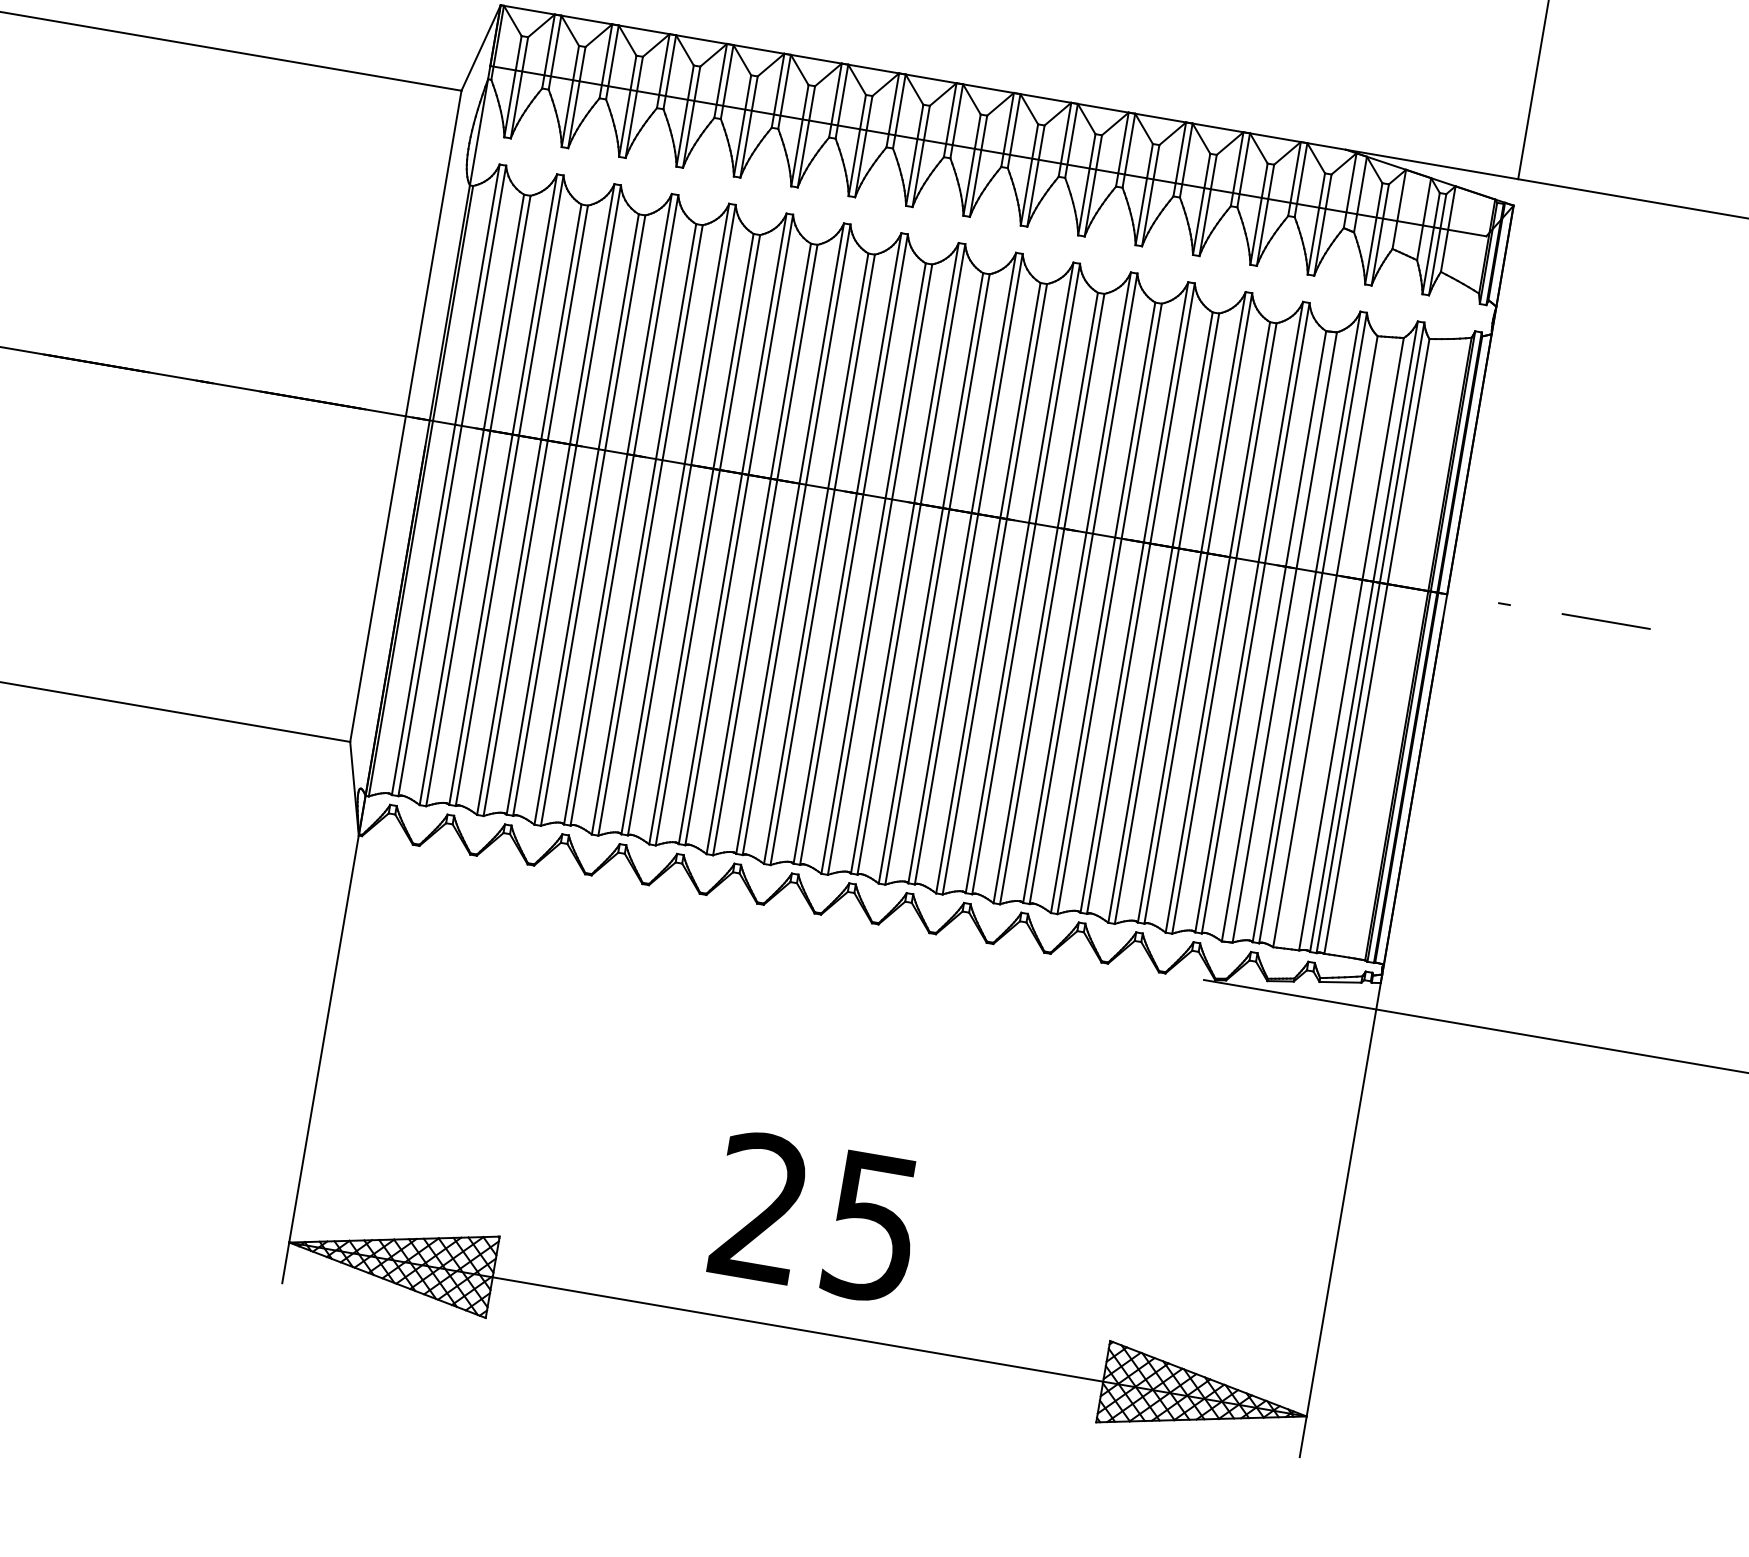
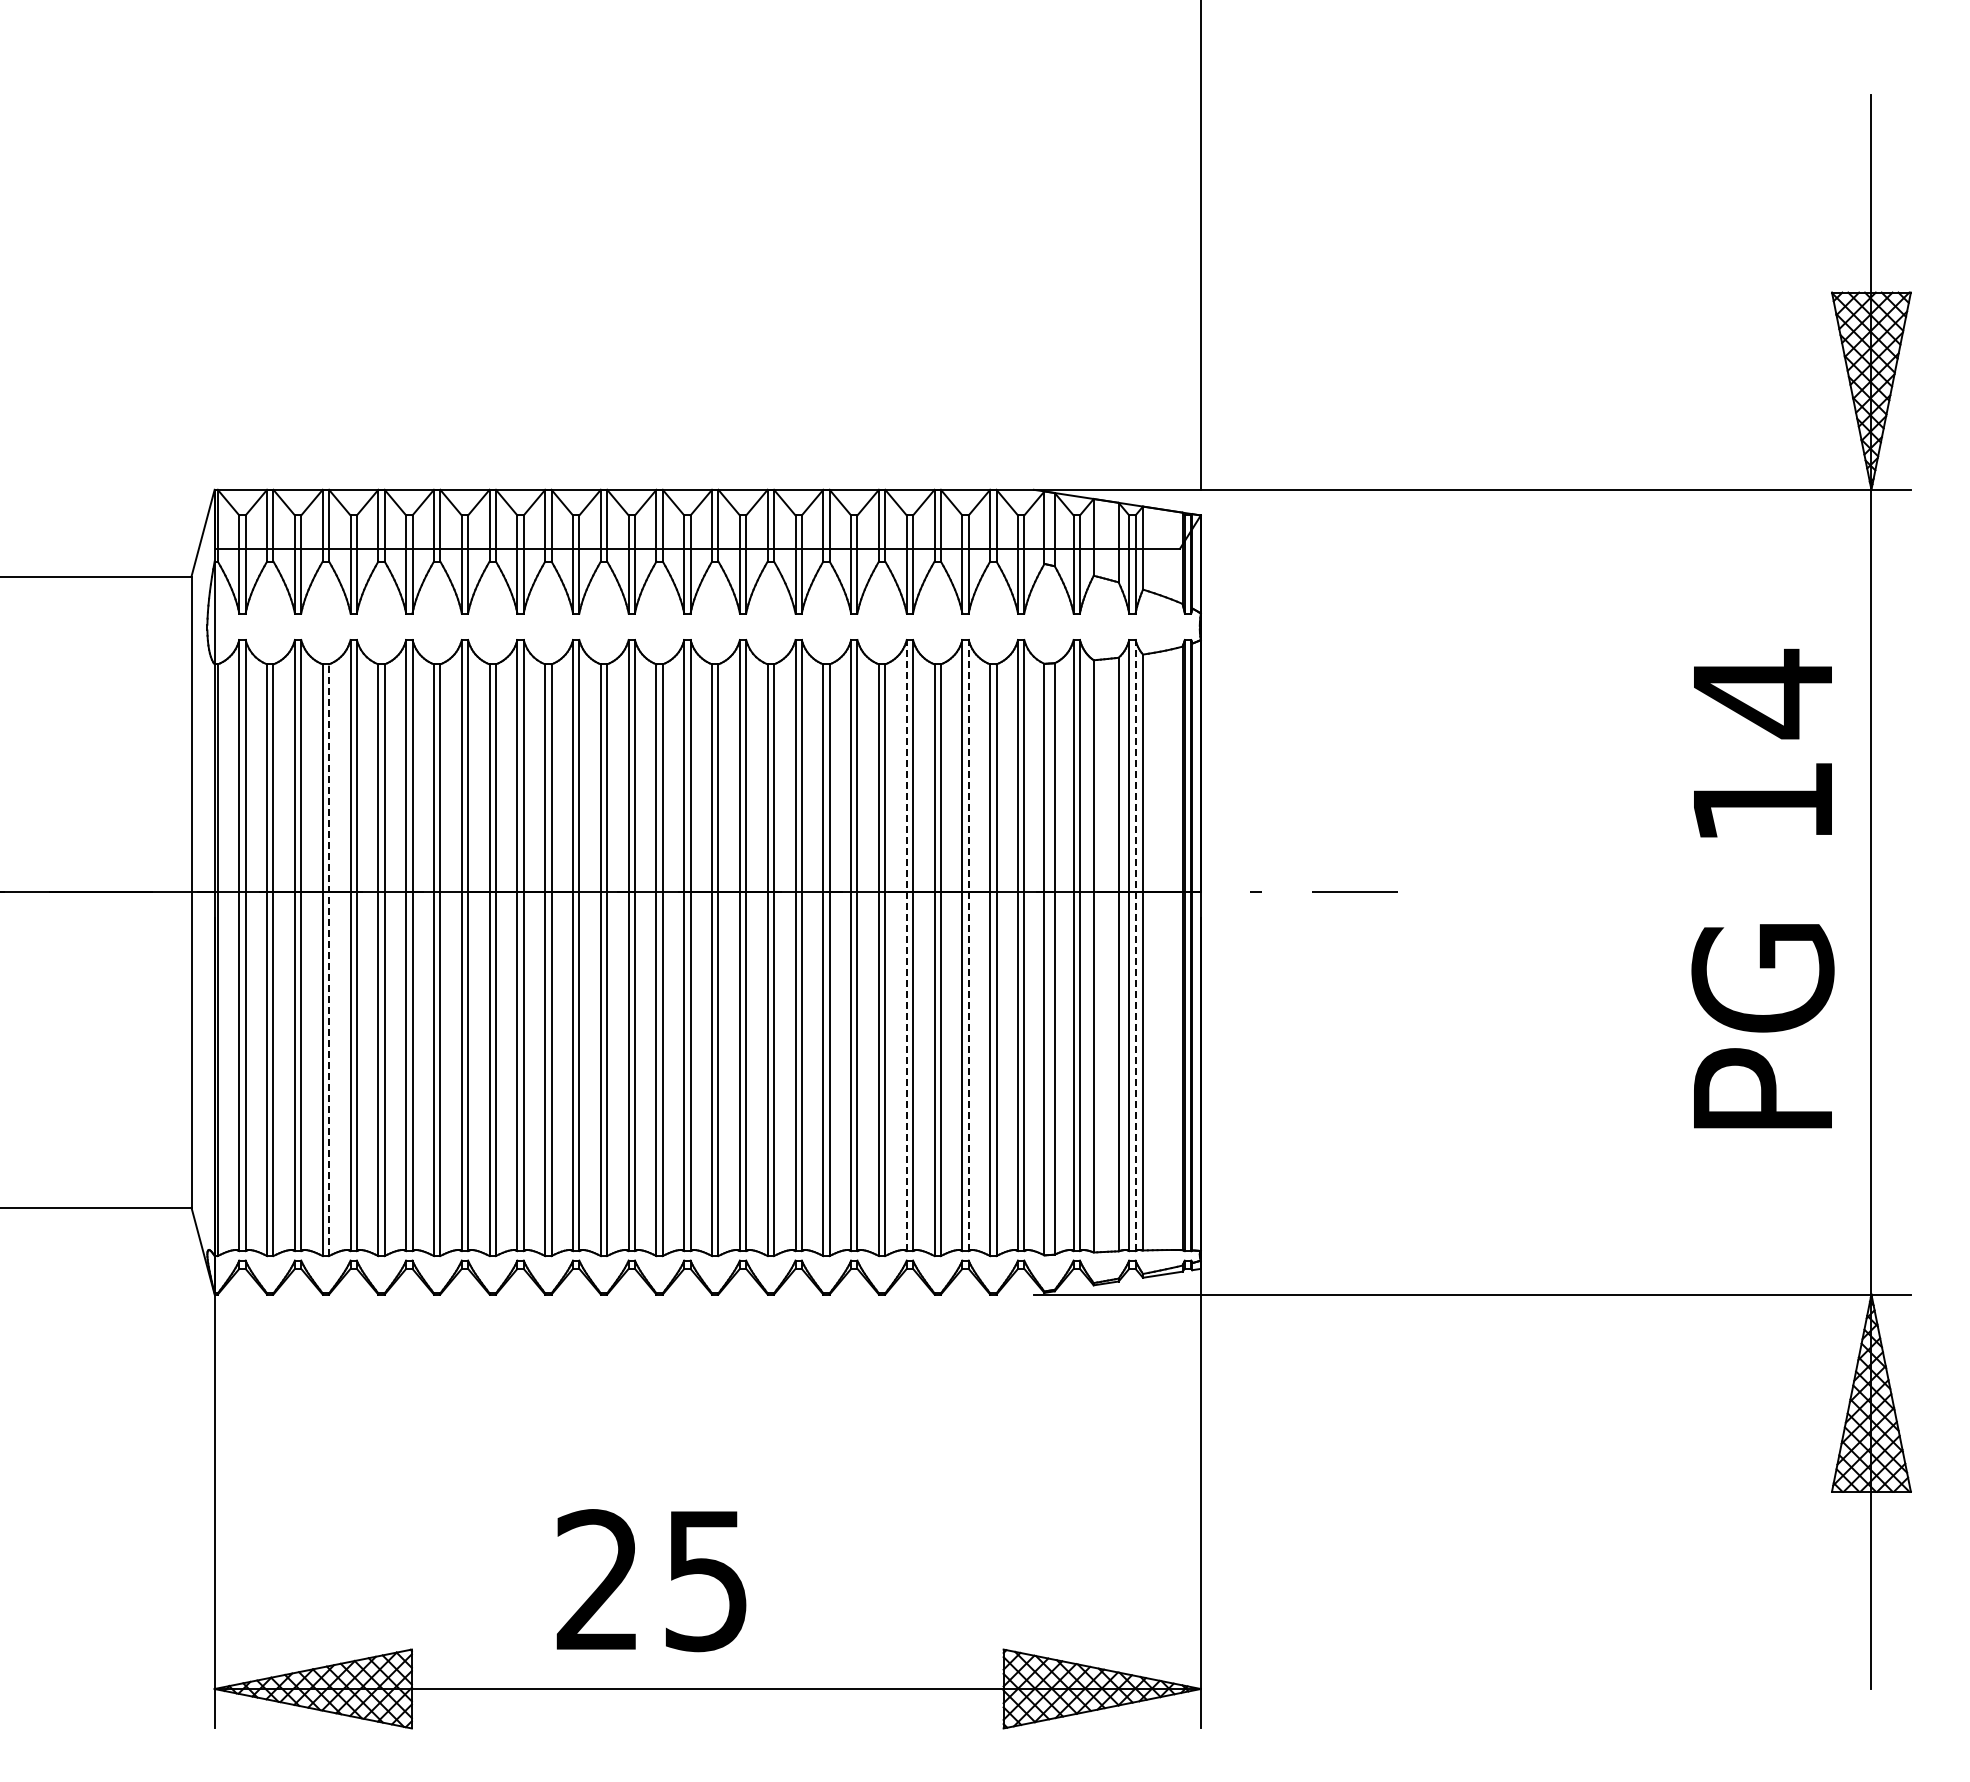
line: (536, 511) -> (329, 960), solid -> dashed
line: (1134, 597) -> (906, 945), solid -> dashed
line: (1198, 608) -> (968, 945), solid -> dashed
line: (1370, 637) -> (1135, 945), solid -> dashed
text: (815, 1217) -> (651, 1580), moved

